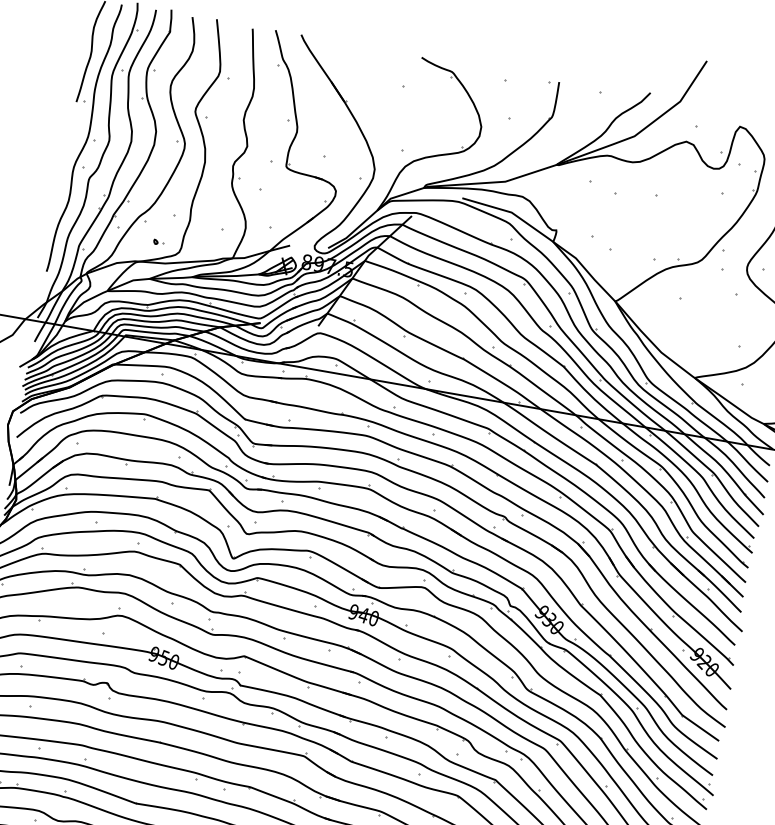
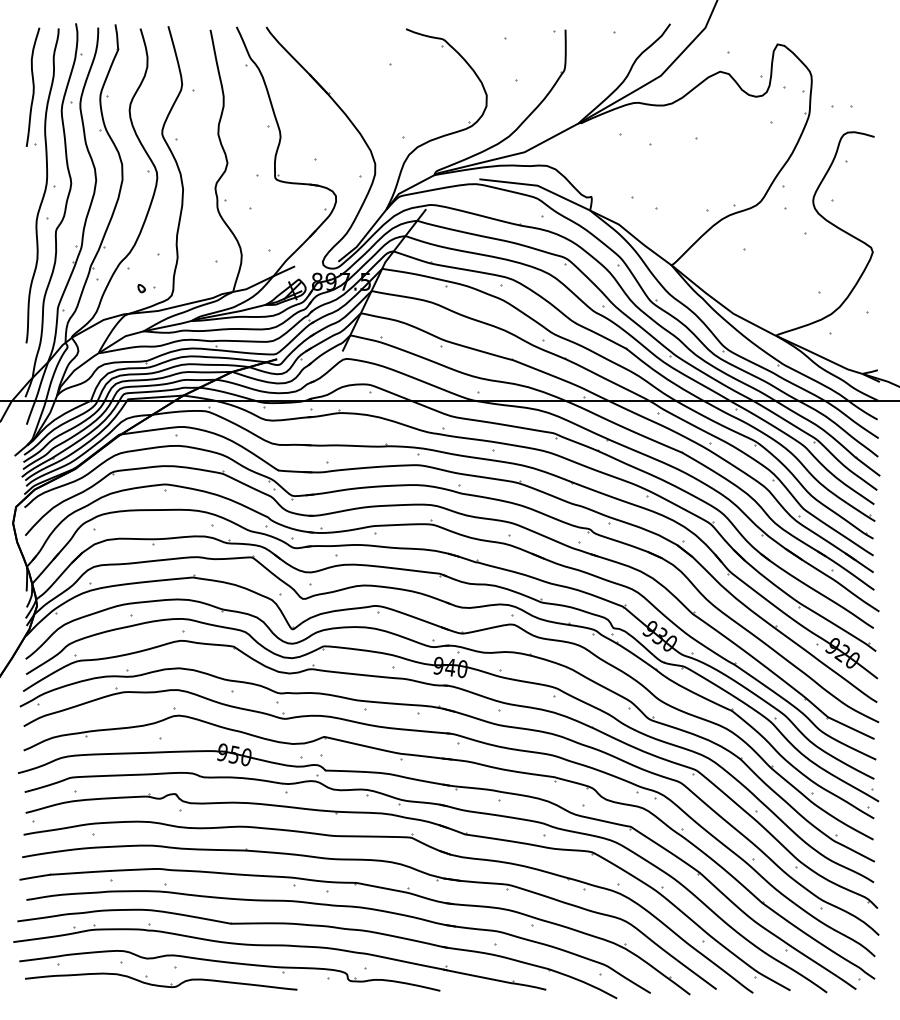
part: (158, 242) -> (146, 288), size x1.6

